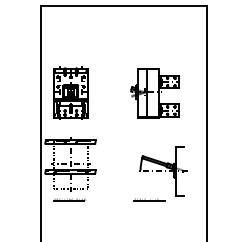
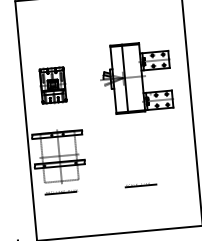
part: (70, 92) -> (52, 85), size x0.7
part: (154, 93) -> (136, 78), size x1.4
part: (163, 171) -> (152, 155), removed

